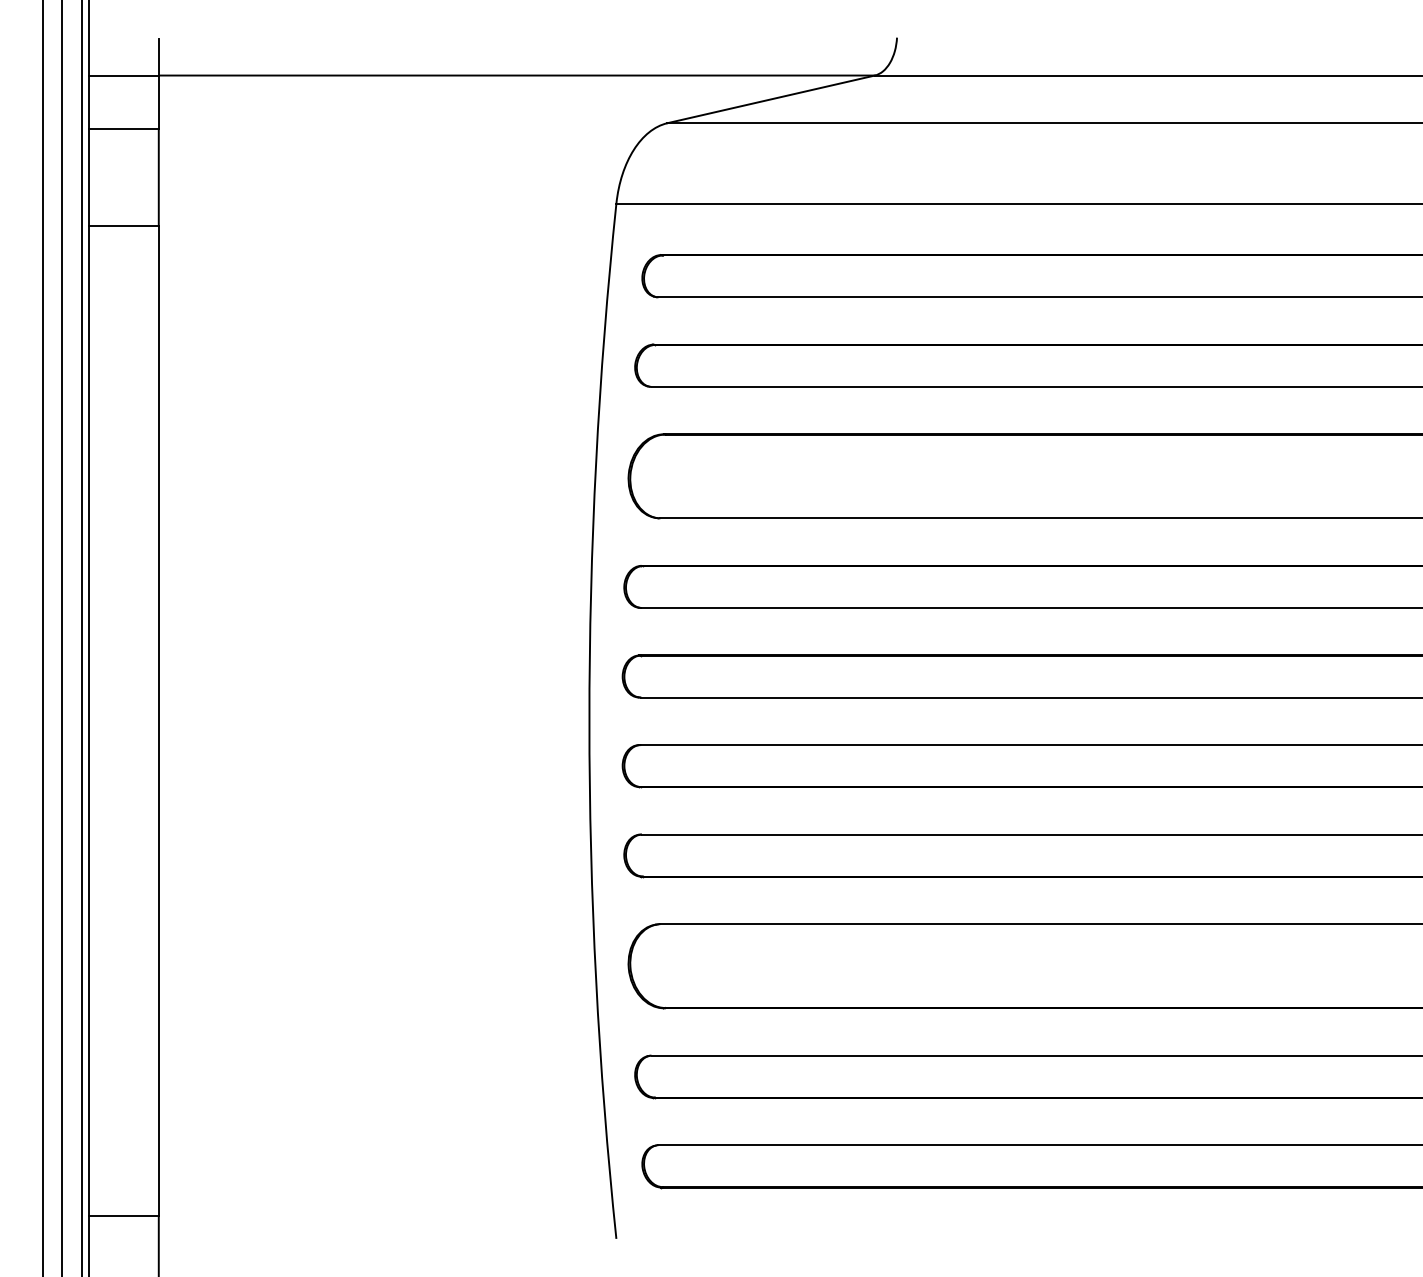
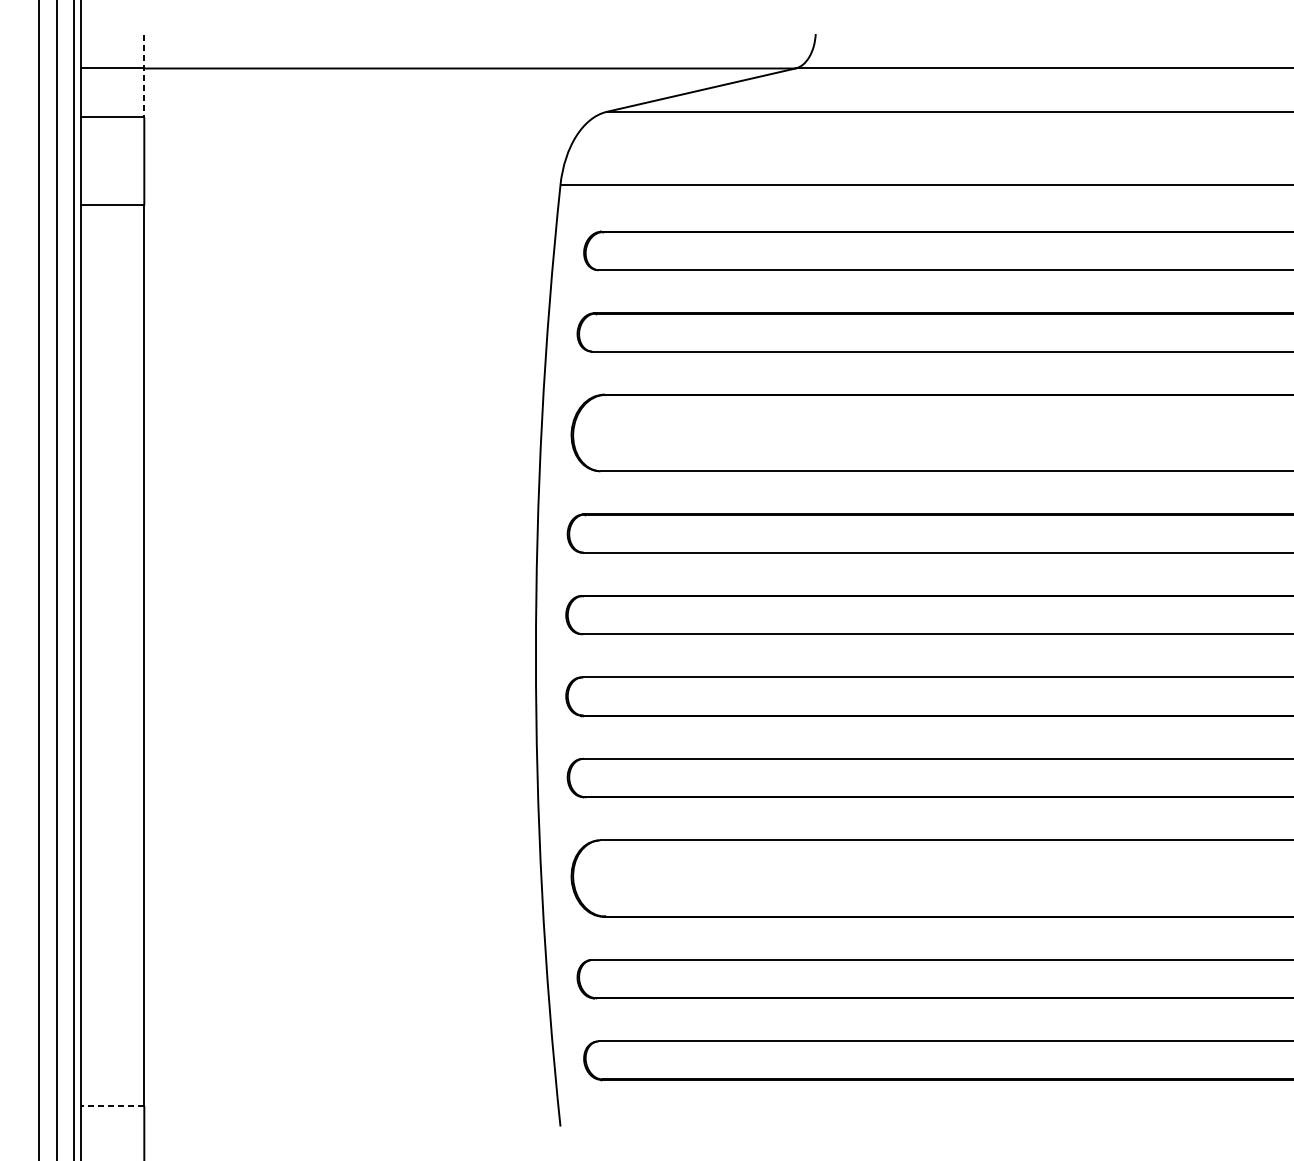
line: (158, 84) -> (144, 76), solid -> dashed
line: (123, 1216) -> (112, 1106), solid -> dashed

